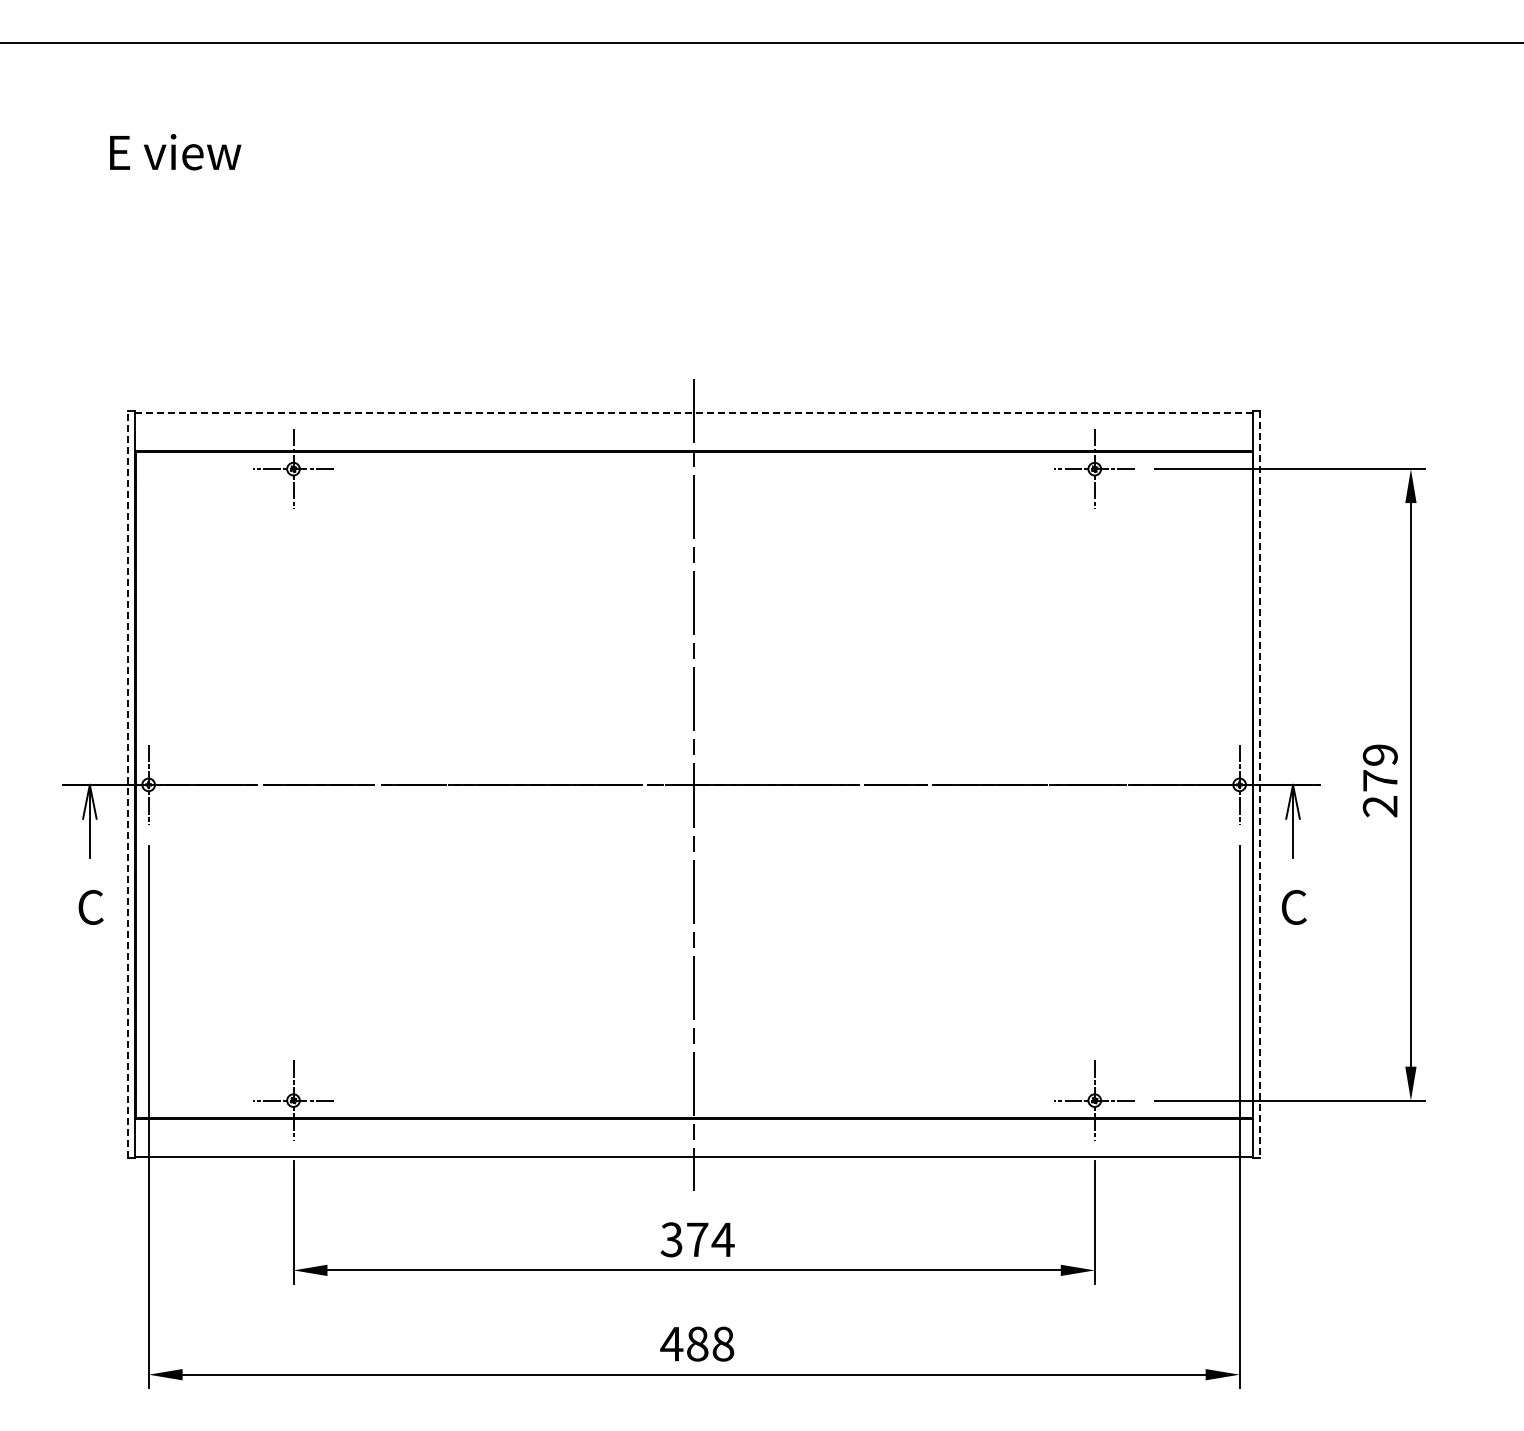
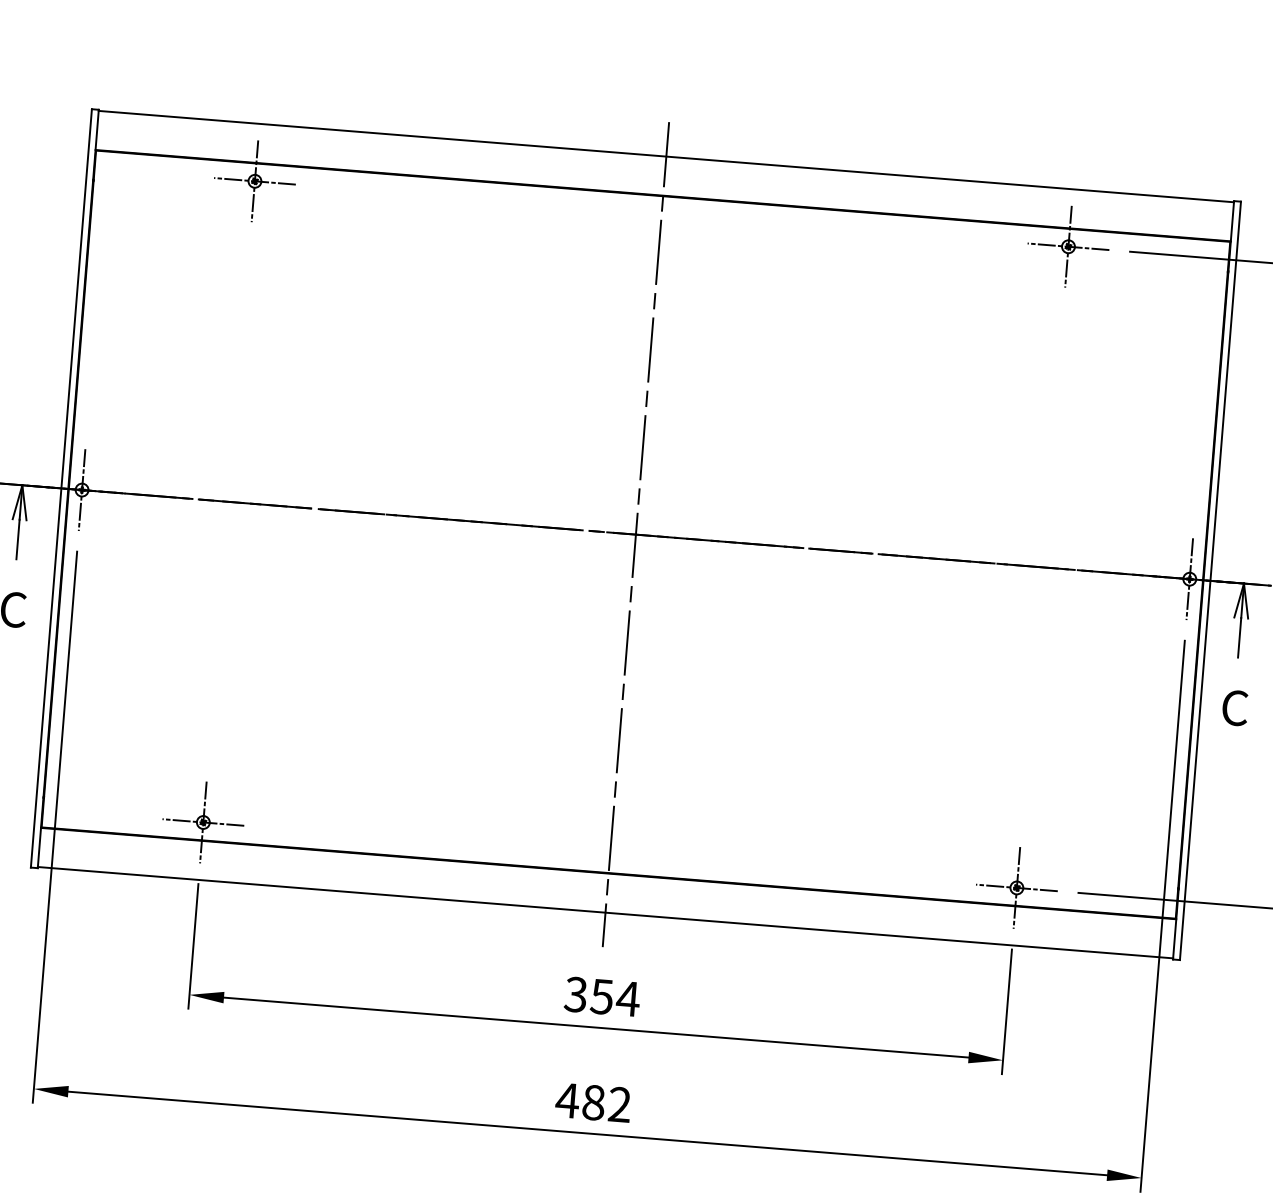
line: (694, 412) -> (666, 156), dashed -> solid
line: (128, 784) -> (61, 488), dashed -> solid
line: (1260, 785) -> (1210, 581), dashed -> solid
text: (697, 1239) -> (602, 996), 374 -> 354
text: (723, 1343) -> (620, 1104), 488 -> 482

